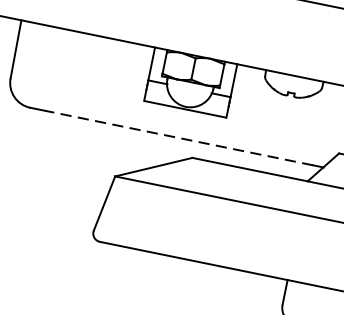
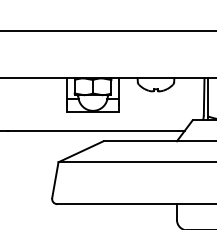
line: (178, 137) -> (92, 130), dashed -> solid

